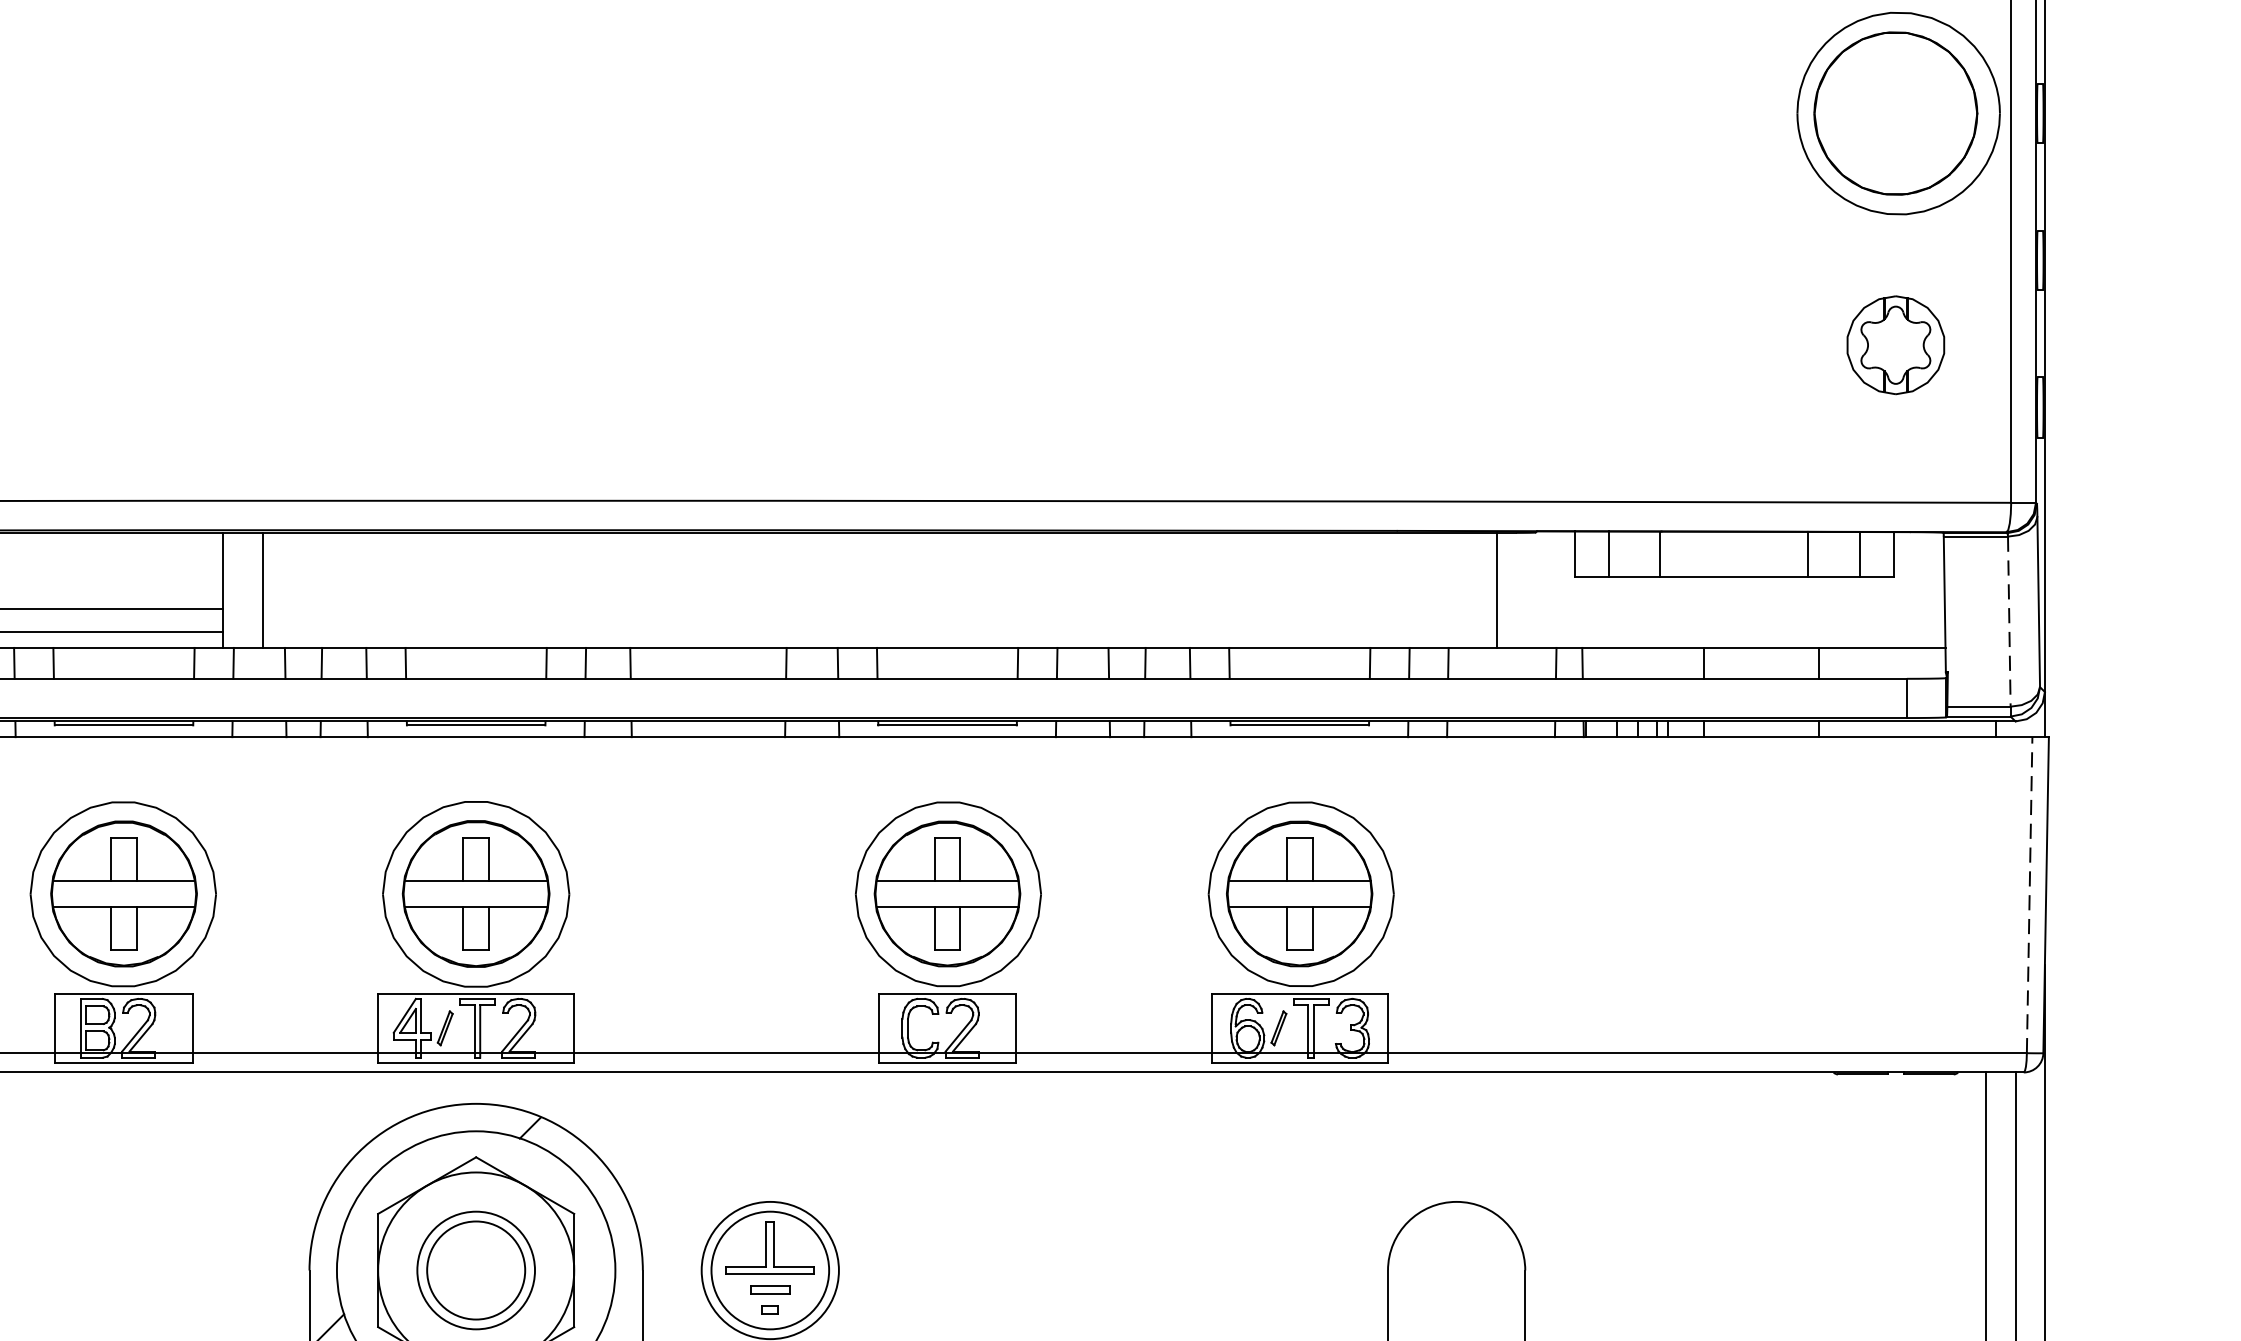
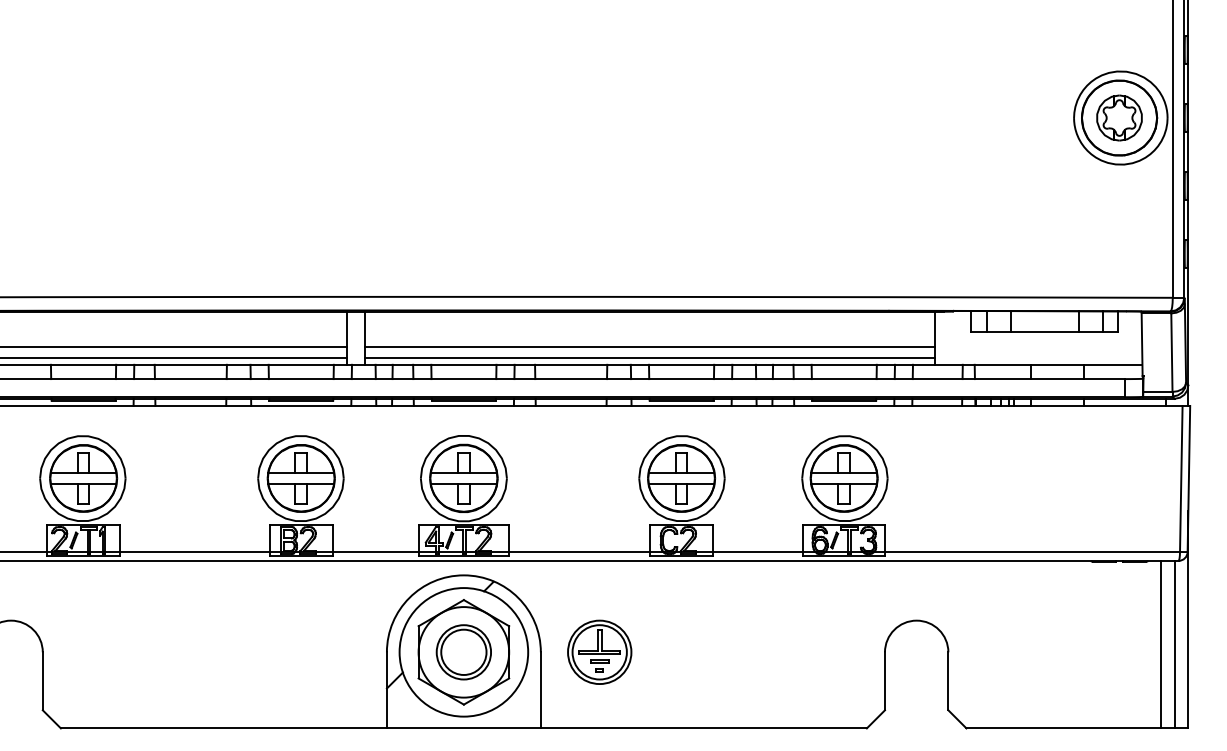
part: (1895, 344) -> (1119, 117), moved
line: (880, 608) -> (650, 346), added
line: (2008, 623) -> (1171, 353), dashed -> solid
line: (880, 632) -> (650, 357), added
line: (2030, 896) -> (1181, 479), dashed -> solid

